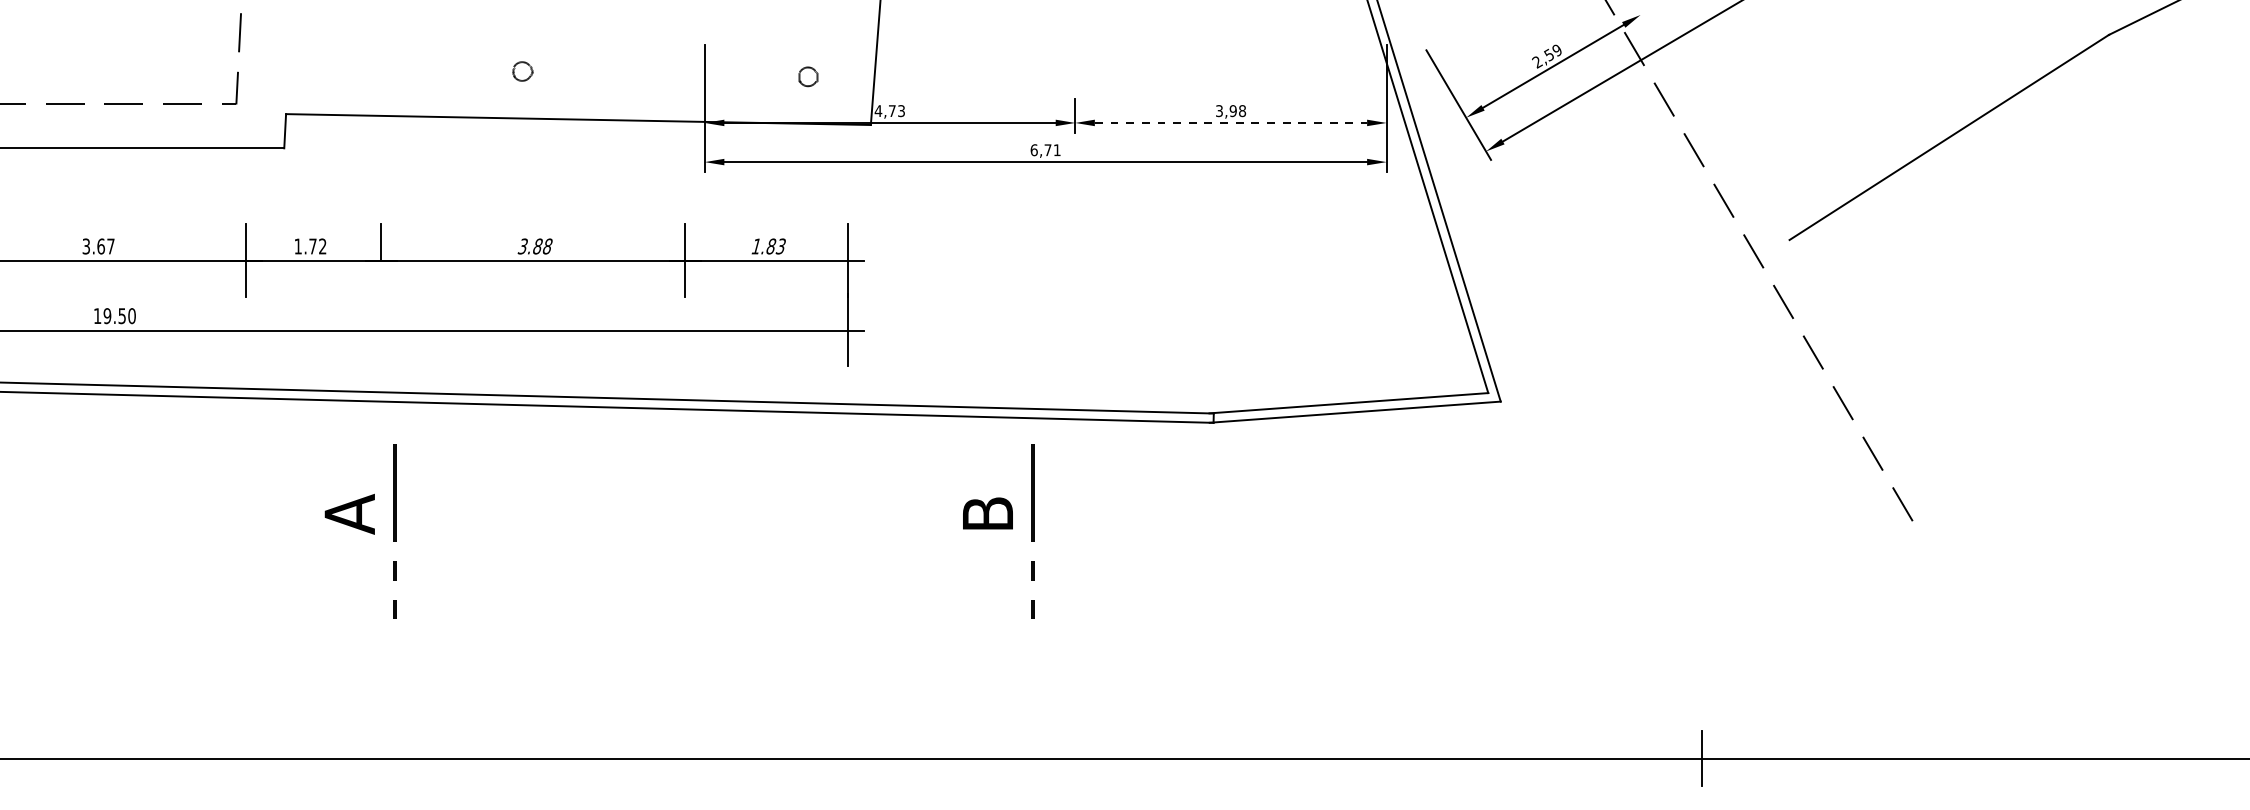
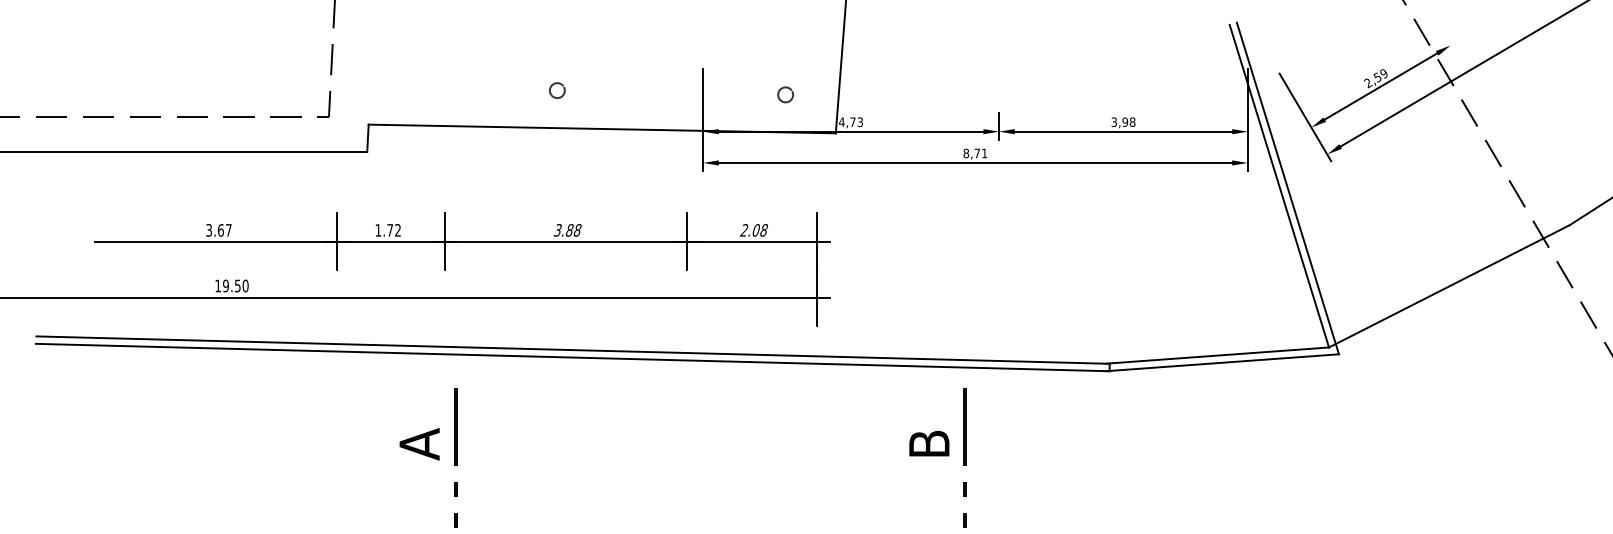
line: (1231, 122) -> (1123, 131), dashed -> solid
text: (1033, 149) -> (965, 152), 6,71 -> 8,71
text: (768, 246) -> (754, 230), 1.83 -> 2.08
line: (381, 278) -> (444, 255), added
line: (1638, 316) -> (1448, 286), added

